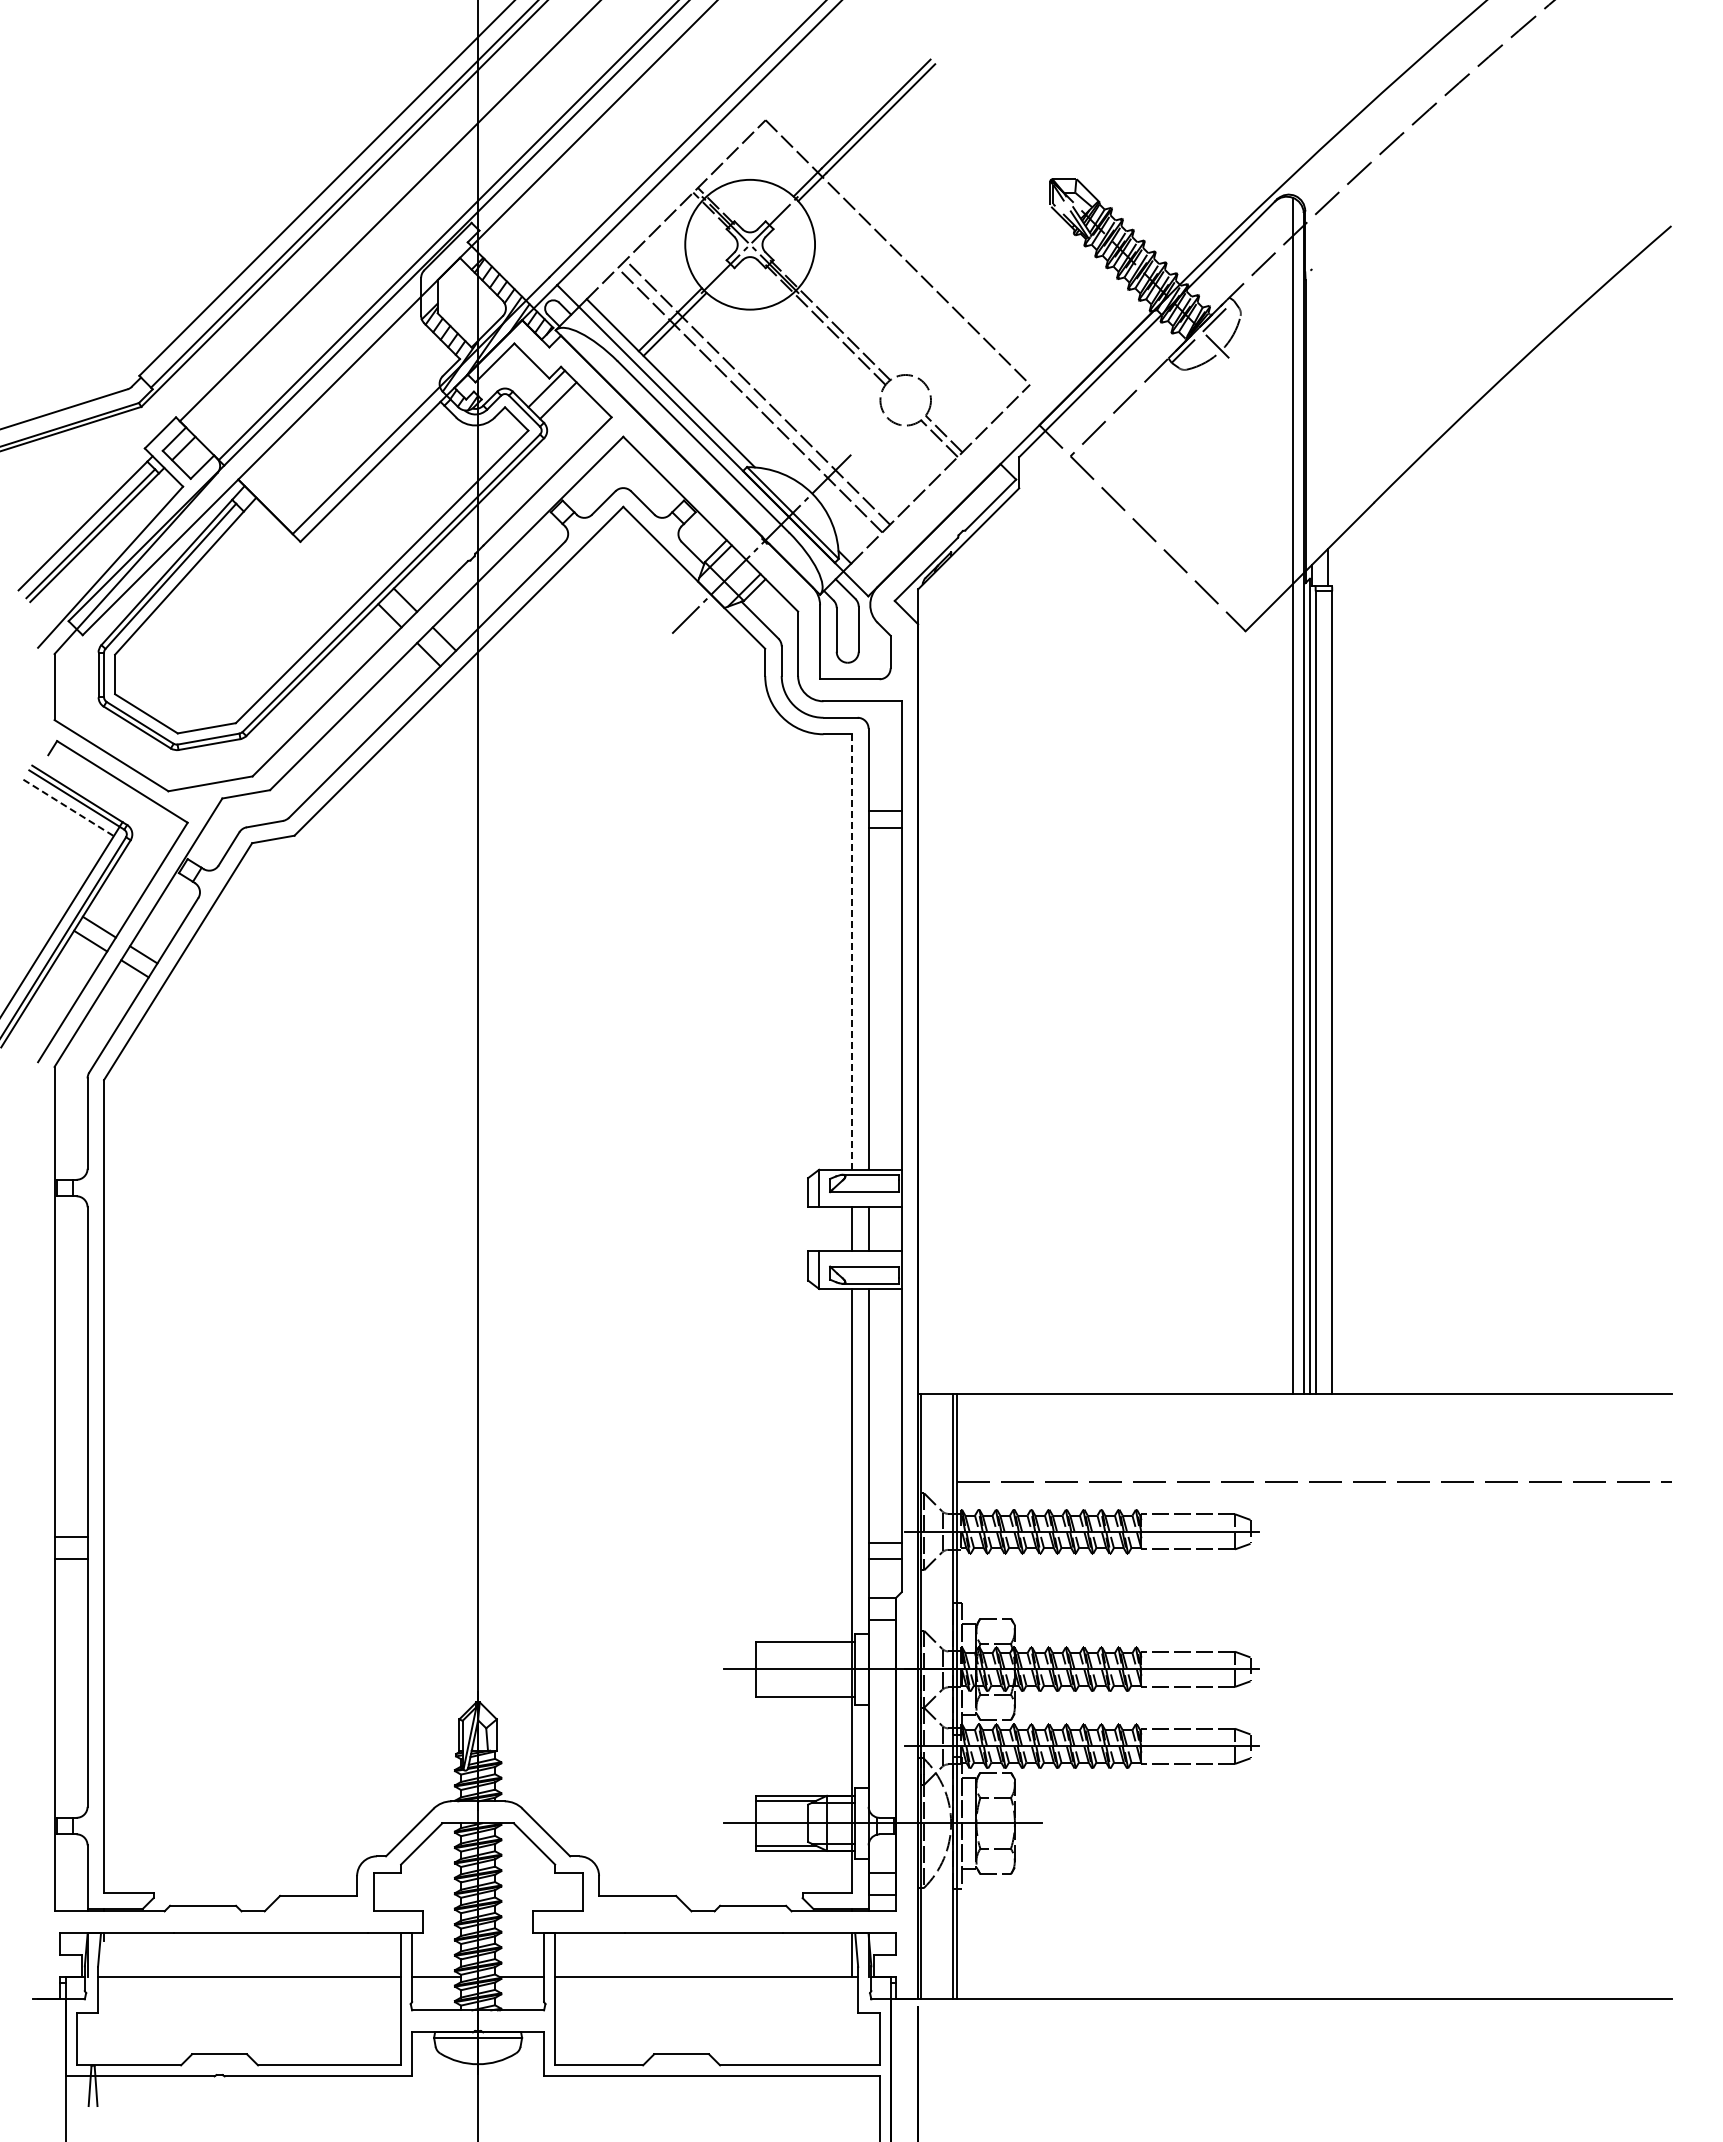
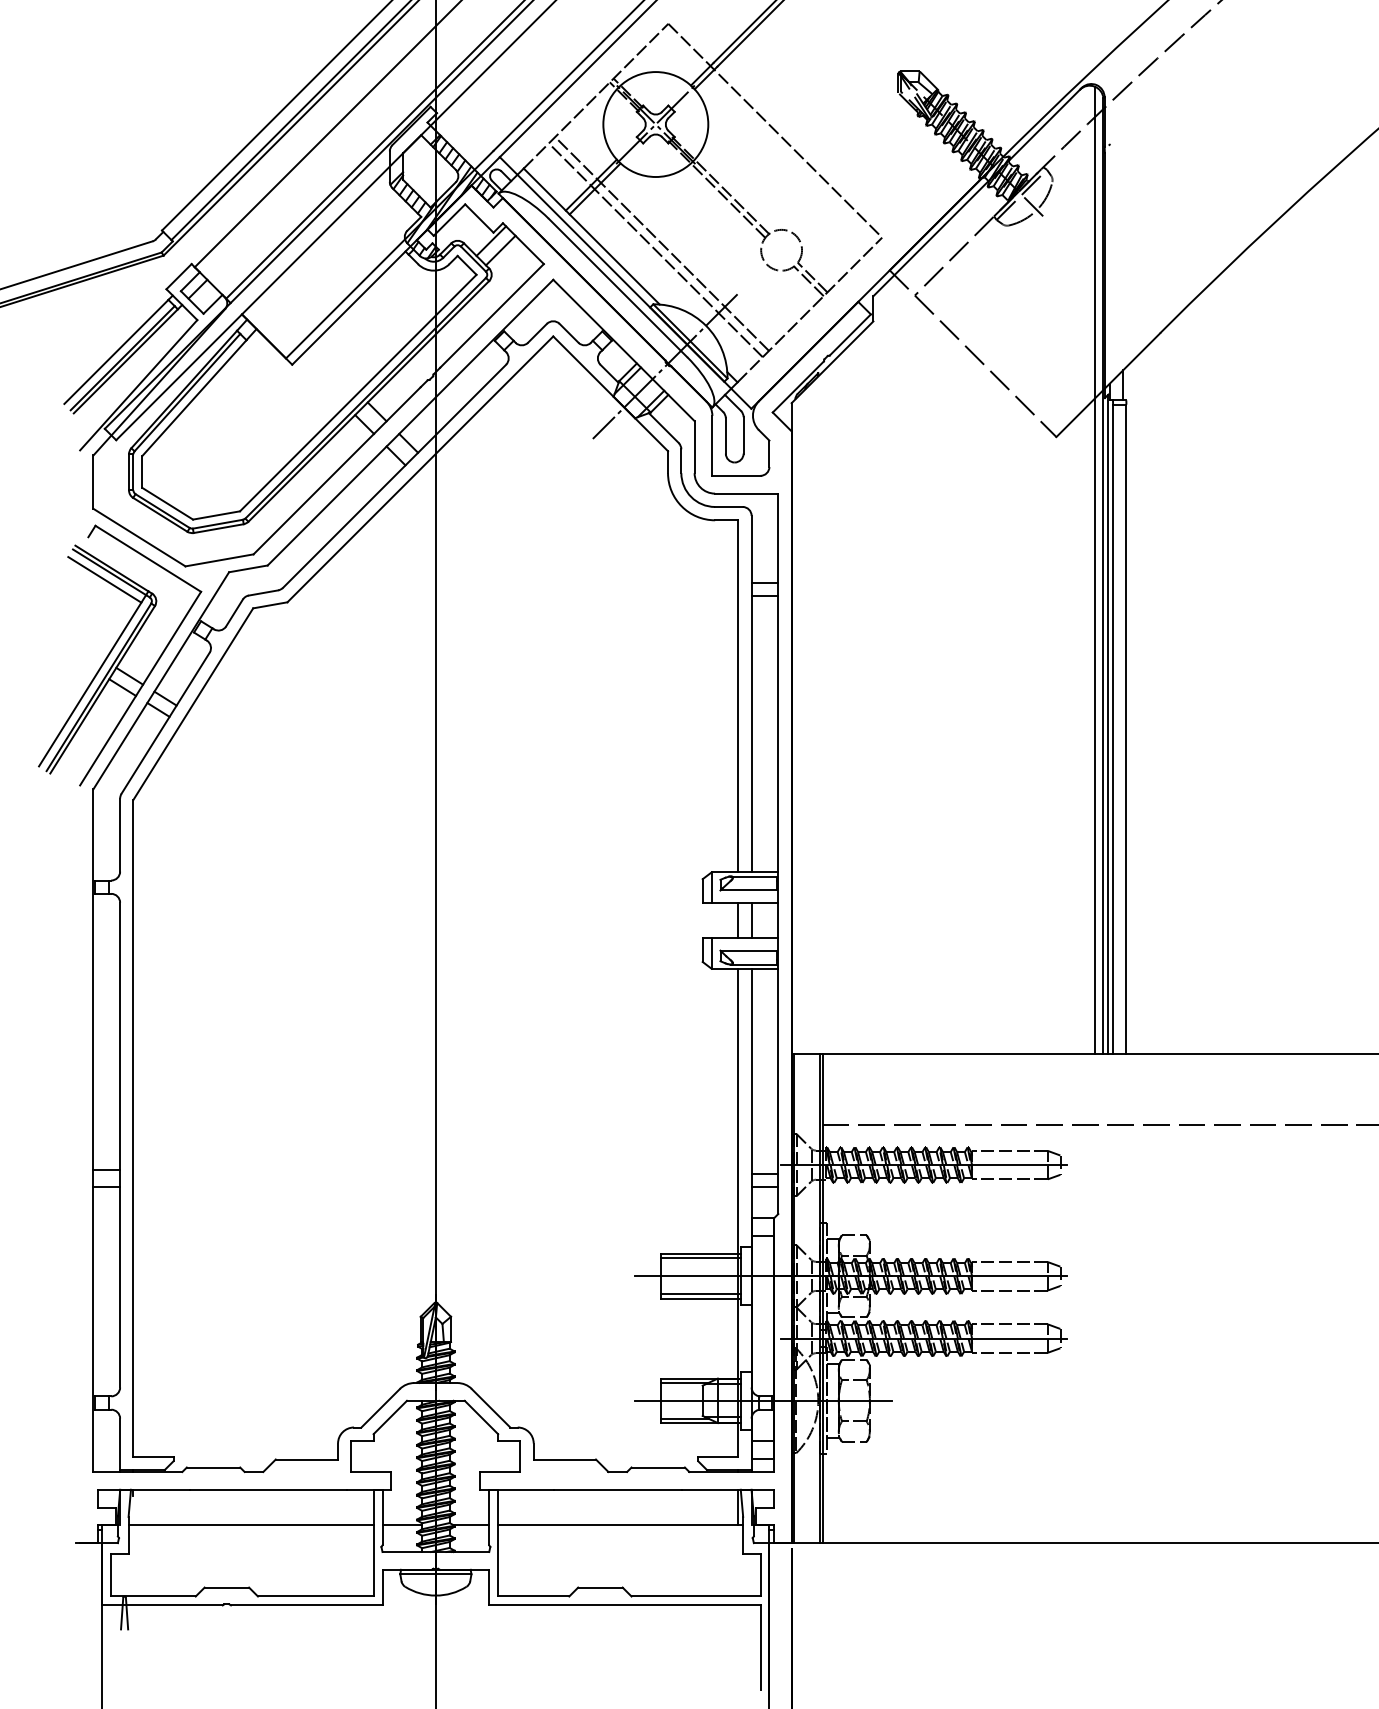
line: (69, 808) -> (105, 580), dashed -> solid
line: (852, 952) -> (738, 696), dashed -> solid
line: (805, 1647) -> (700, 1258), added
line: (805, 1691) -> (700, 1294), added

